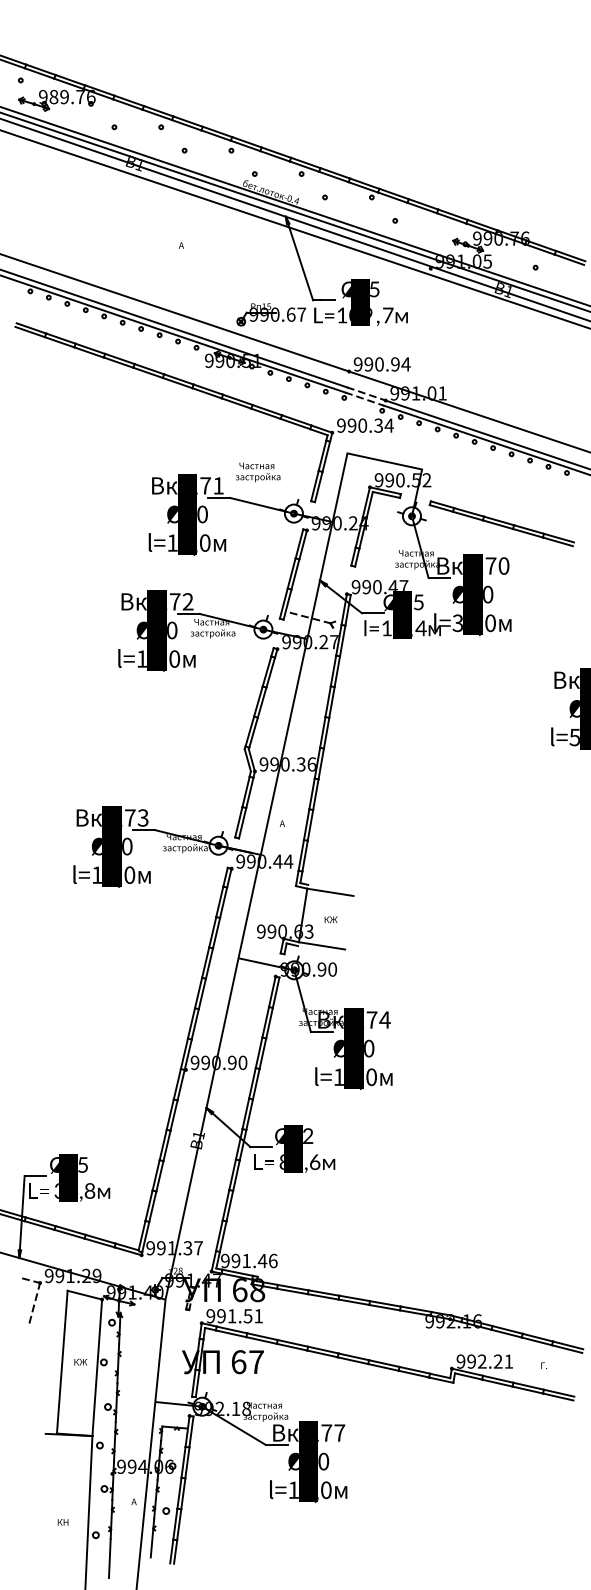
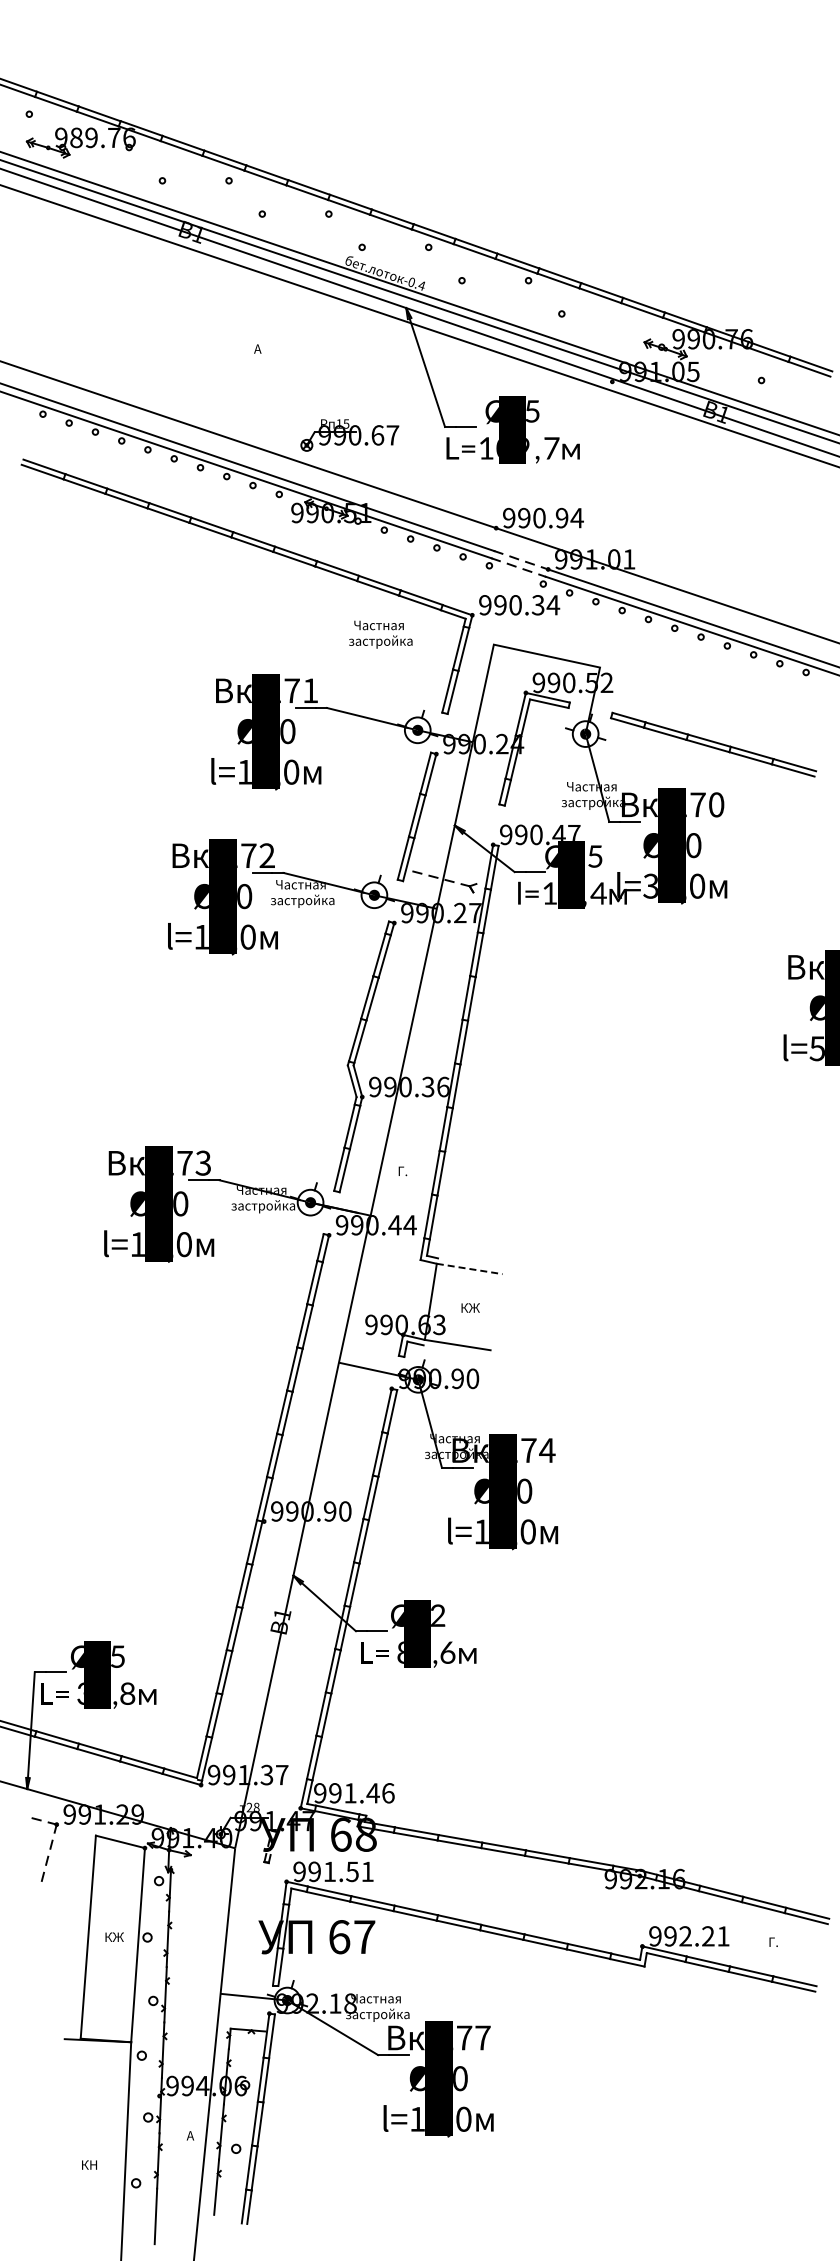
part: (271, 314) -> (349, 435), moved
text: (257, 472) -> (380, 634), moved
text: (283, 823) -> (402, 1171), А -> Г.
line: (331, 892) -> (470, 1269), solid -> dashed

